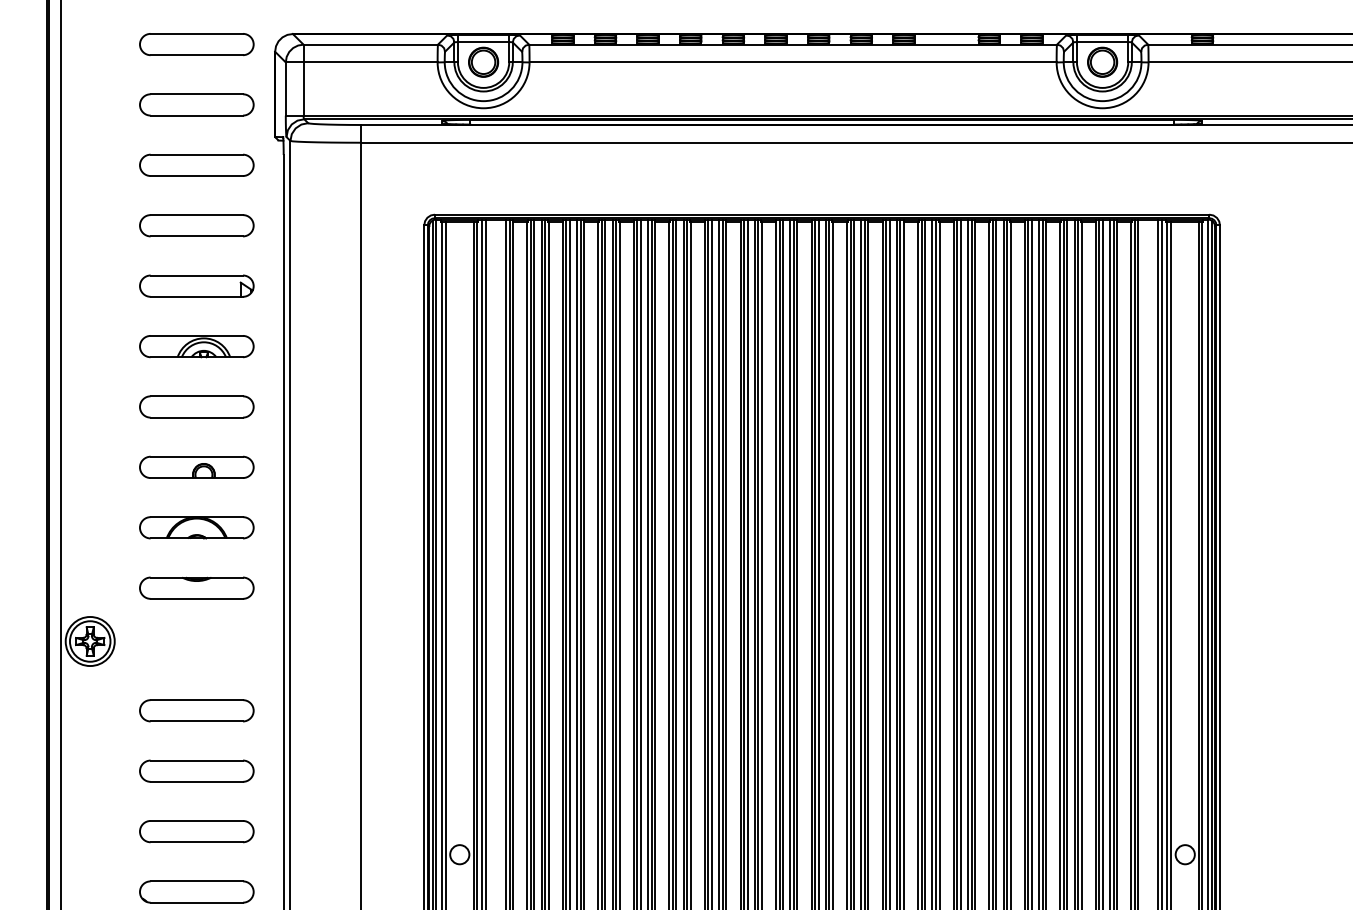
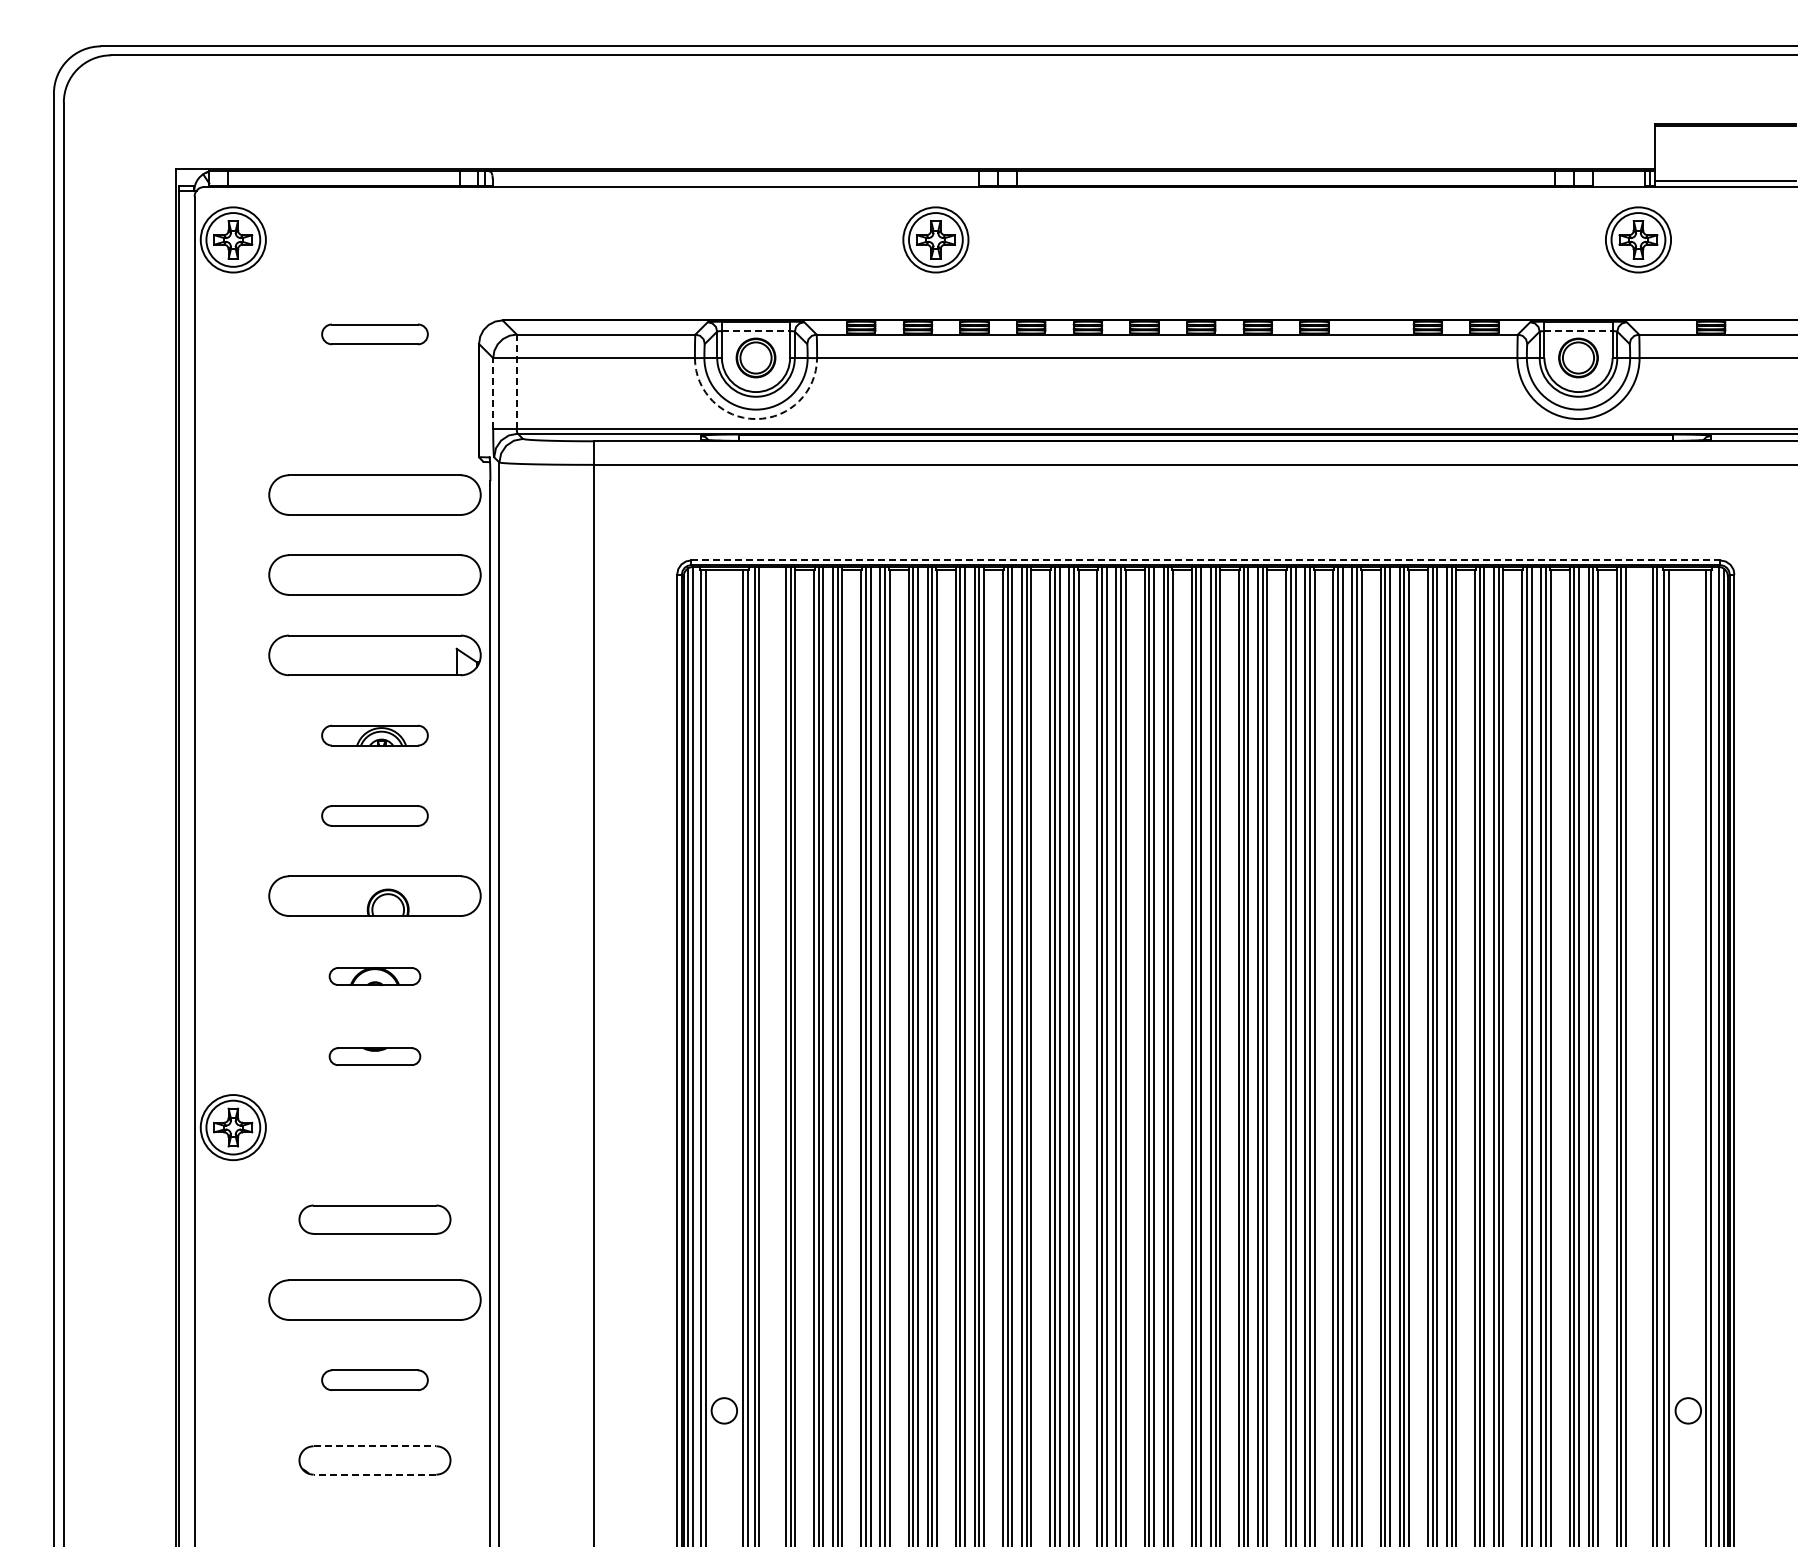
line: (483, 42) -> (756, 331), solid -> dashed
line: (1103, 42) -> (1579, 331), solid -> dashed
part: (196, 44) -> (374, 334), size x0.7
line: (303, 79) -> (516, 381), solid -> dashed
line: (286, 89) -> (493, 393), solid -> dashed
part: (196, 104) -> (374, 414), removed
arc: (483, 108) -> (756, 419), solid -> dashed
part: (196, 165) -> (374, 494), size x1.4
line: (822, 214) -> (1206, 560), solid -> dashed
part: (196, 225) -> (374, 575), size x1.4
part: (196, 286) -> (374, 655), size x1.4
part: (196, 346) -> (374, 735), size x0.7
part: (196, 406) -> (374, 815), size x0.7
part: (196, 467) -> (374, 896), size x1.4
part: (196, 527) -> (374, 976), size x0.6
part: (196, 587) -> (374, 1056), size x0.6
part: (196, 770) -> (374, 1299), size x1.4
part: (196, 831) -> (374, 1380), size x0.7
line: (197, 881) -> (375, 1446), solid -> dashed
line: (196, 902) -> (374, 1474), solid -> dashed

